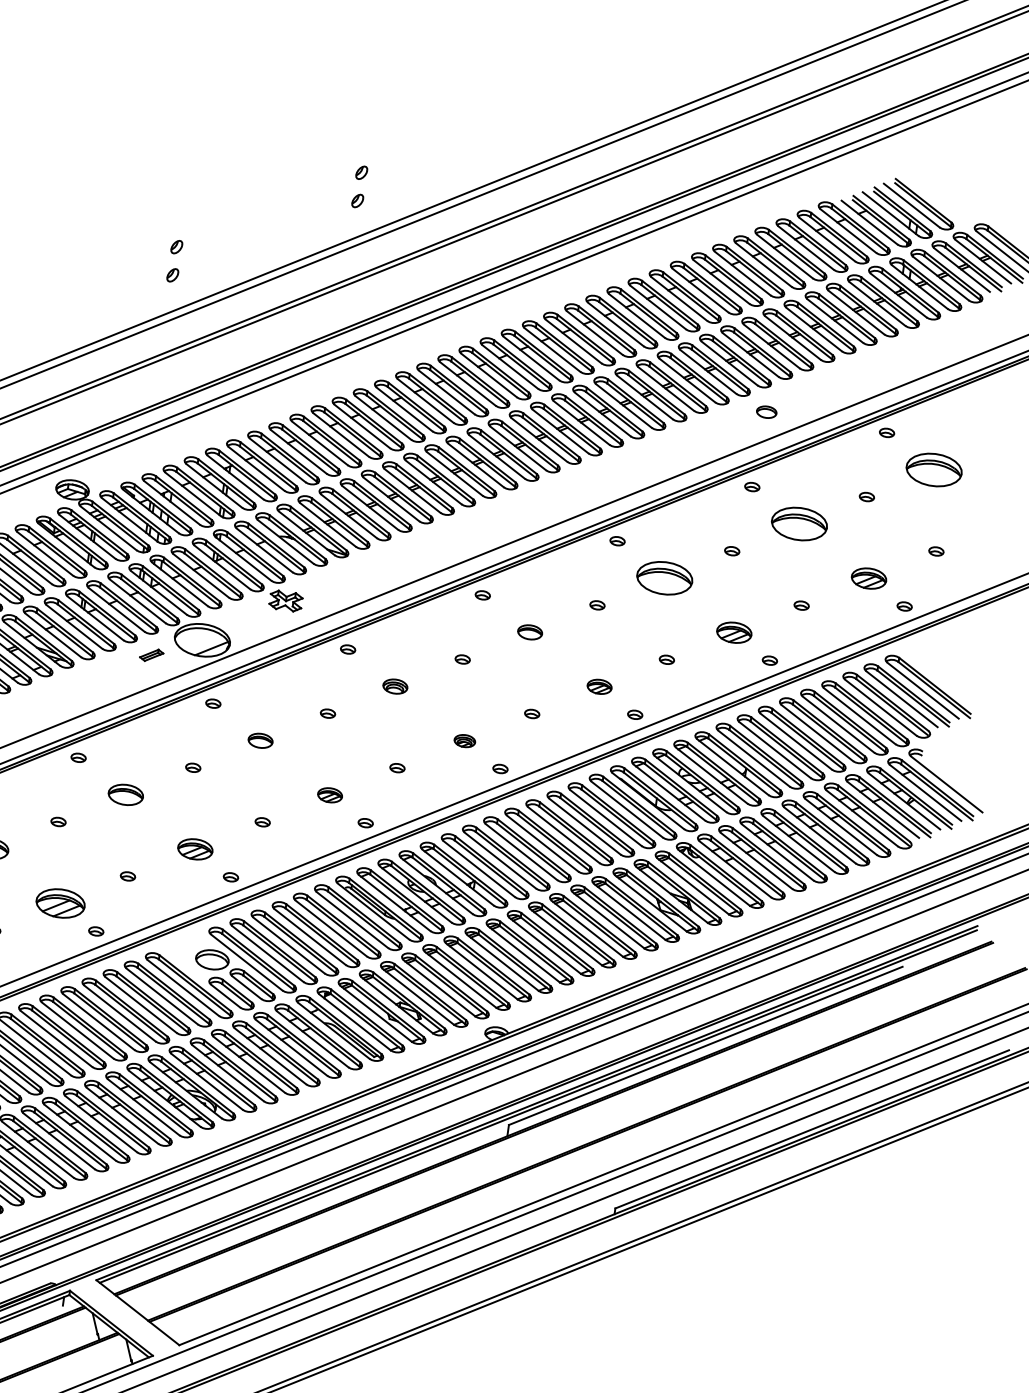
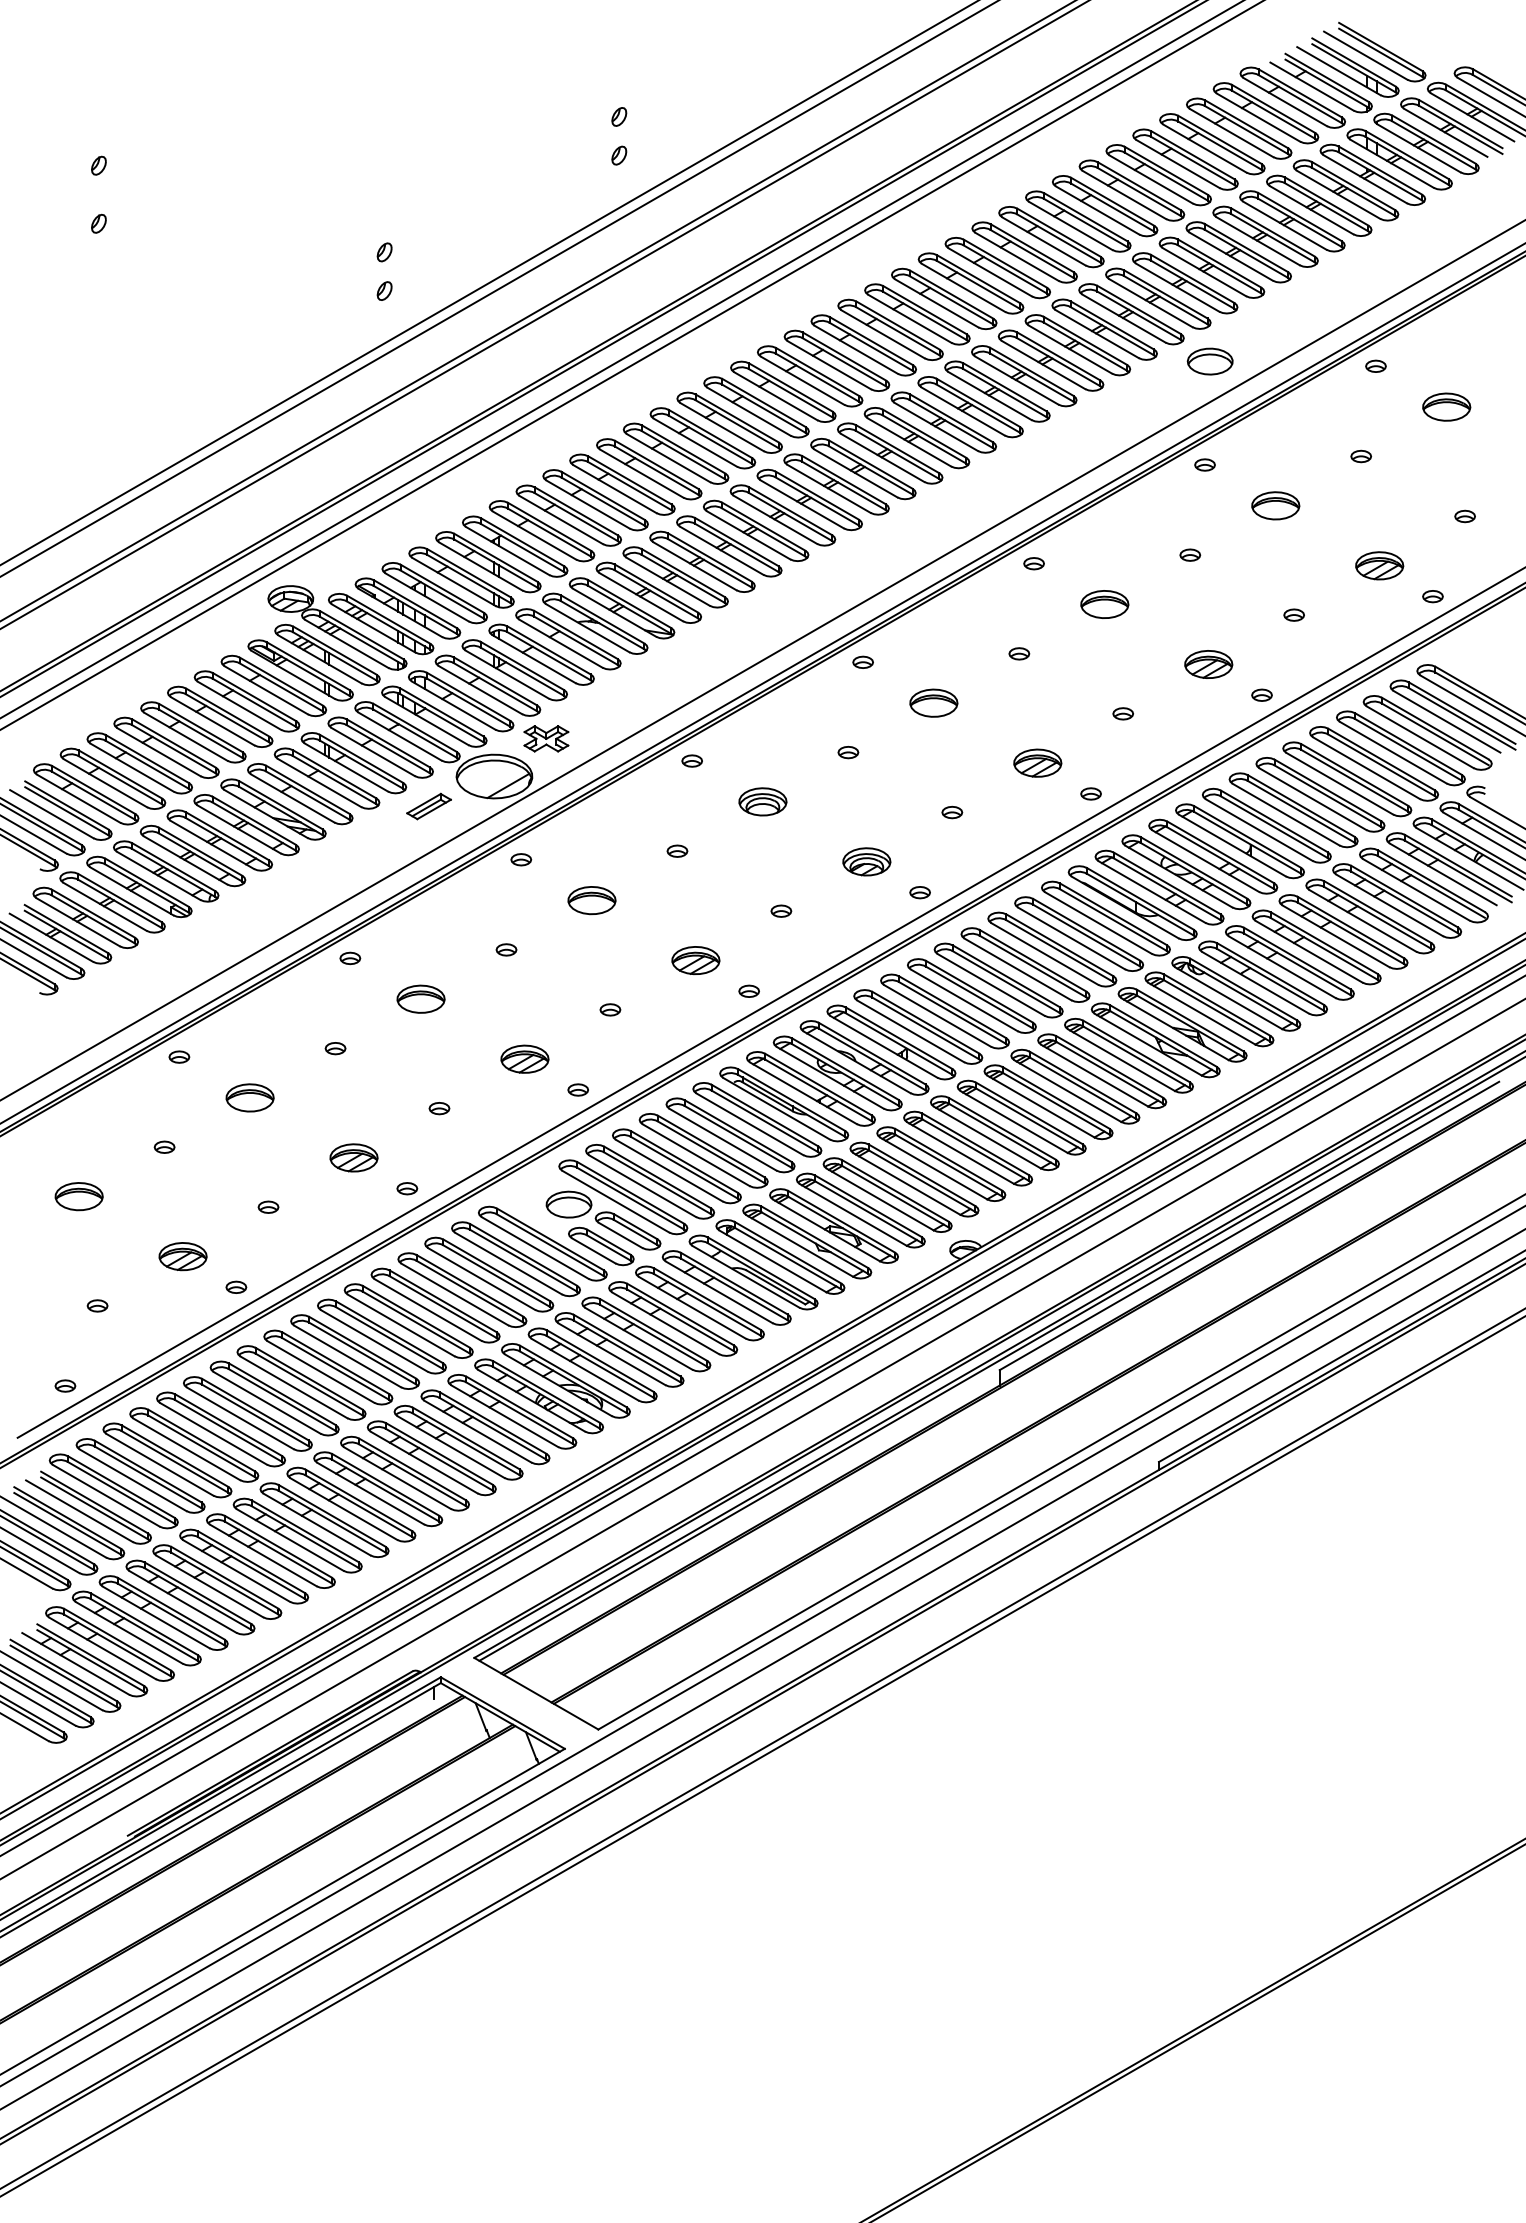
part: (766, 412) -> (1209, 361), size x1.67
part: (934, 469) -> (1446, 406), size x0.62
part: (799, 523) -> (1275, 505), size x0.62
part: (664, 578) -> (1104, 604), size x0.62
part: (286, 600) -> (546, 738), moved
part: (529, 631) -> (933, 702), size x1.43
part: (151, 655) -> (428, 806), size x1.43
part: (395, 686) -> (762, 801), size x1.43
part: (599, 686) -> (1037, 762), size x1.43
part: (260, 740) -> (591, 900), size x1.43
part: (464, 740) -> (866, 861), size x1.67
part: (329, 795) -> (695, 960), size x1.43
part: (60, 903) -> (353, 1157), size x0.71

